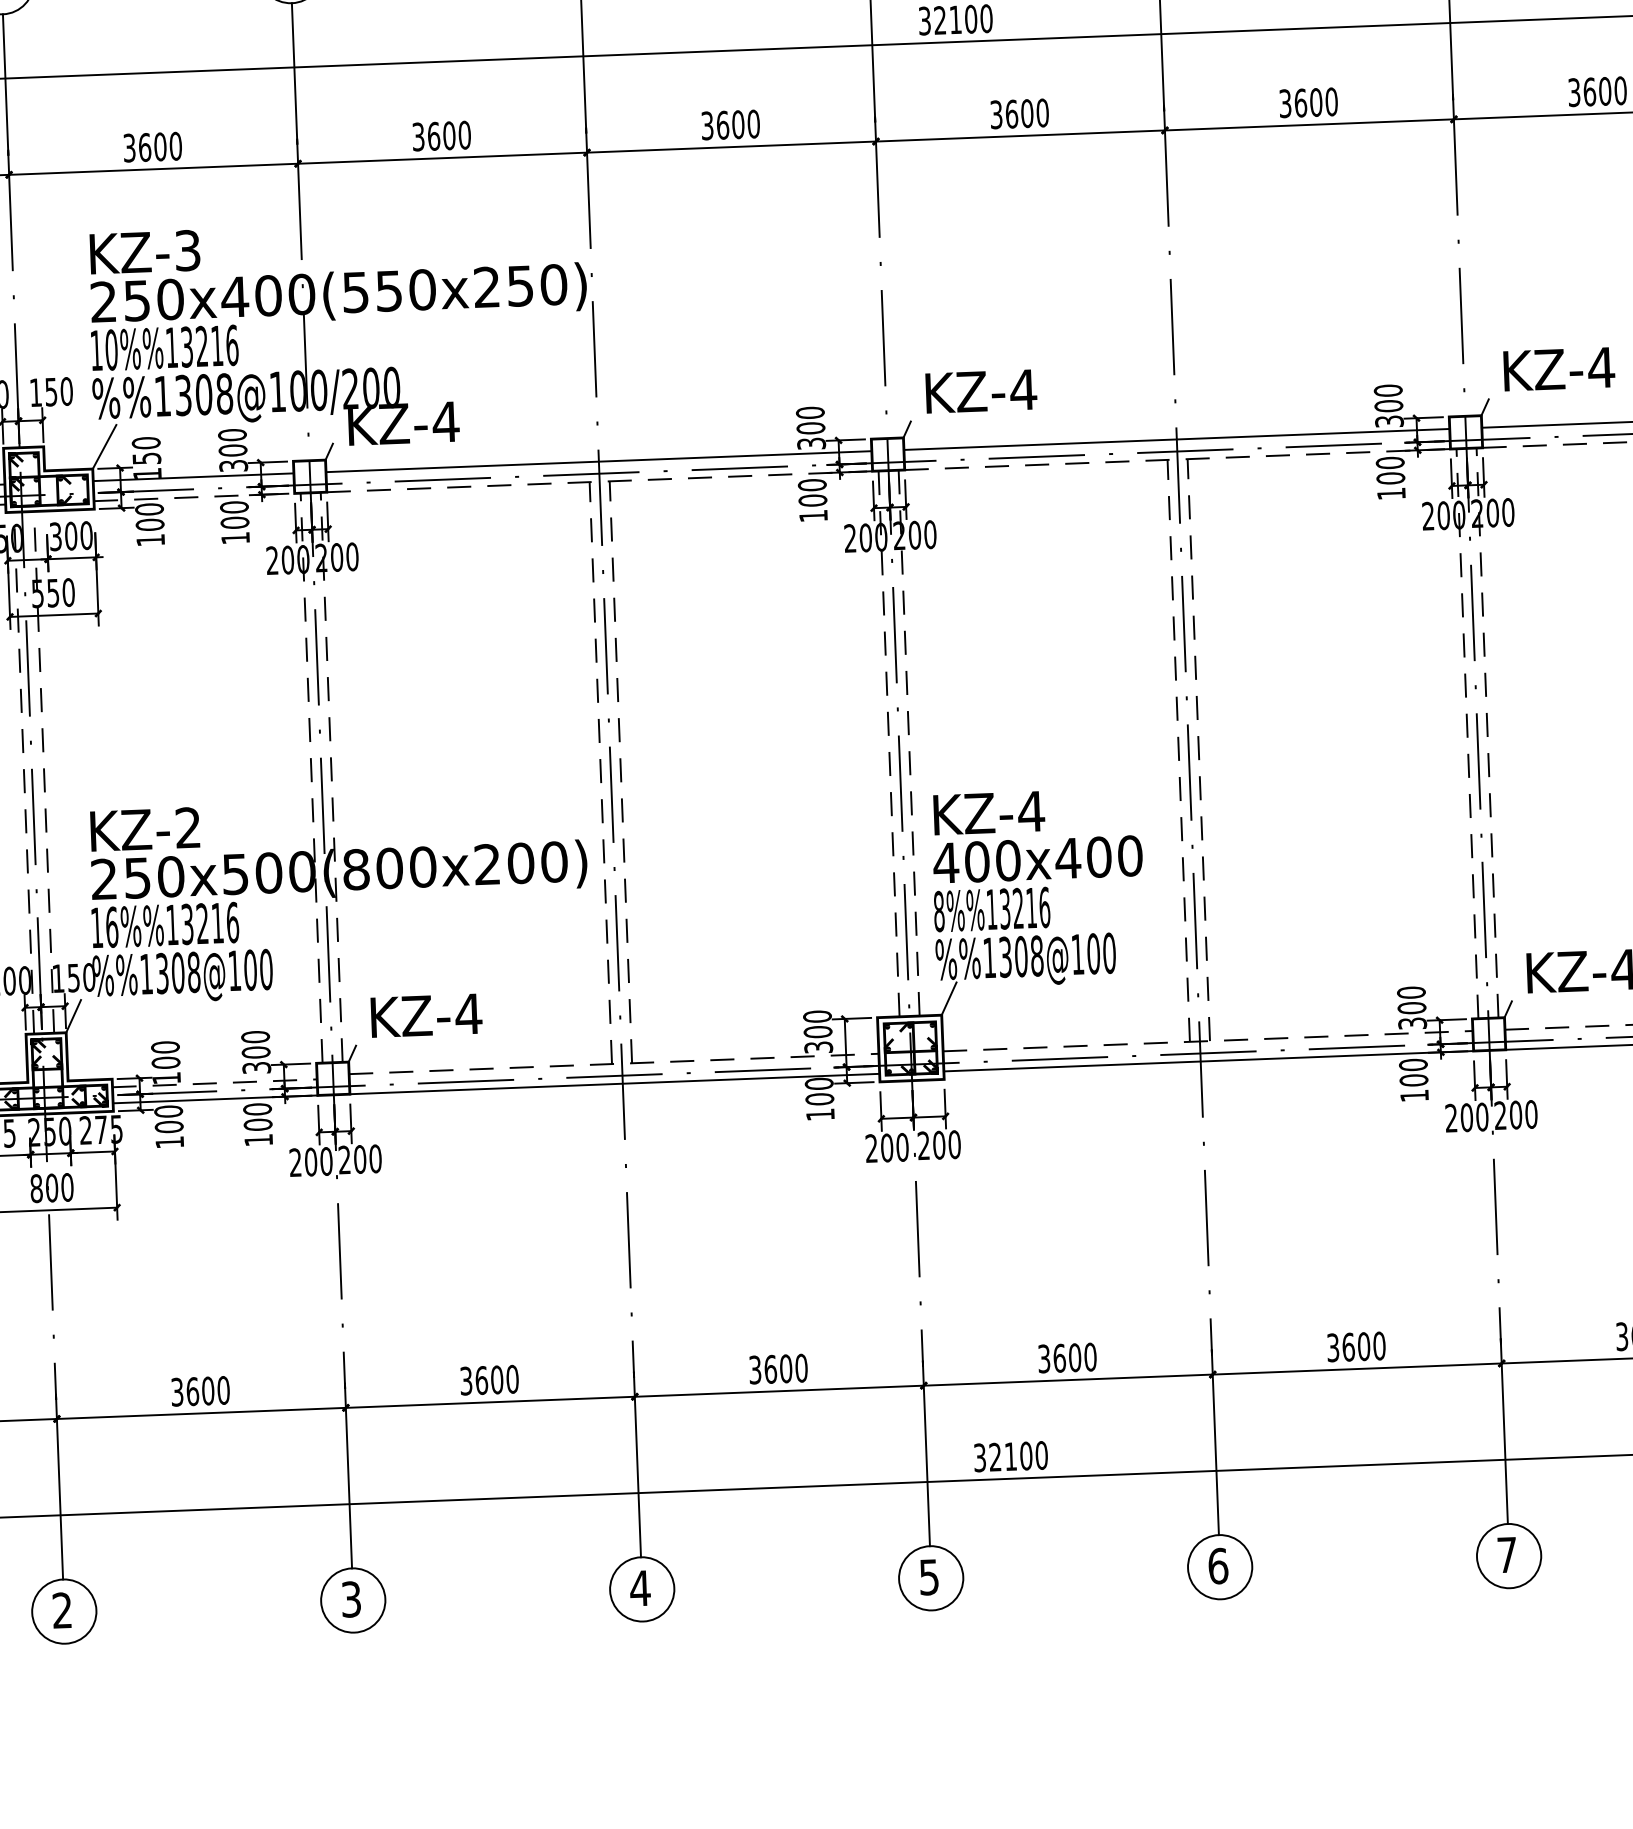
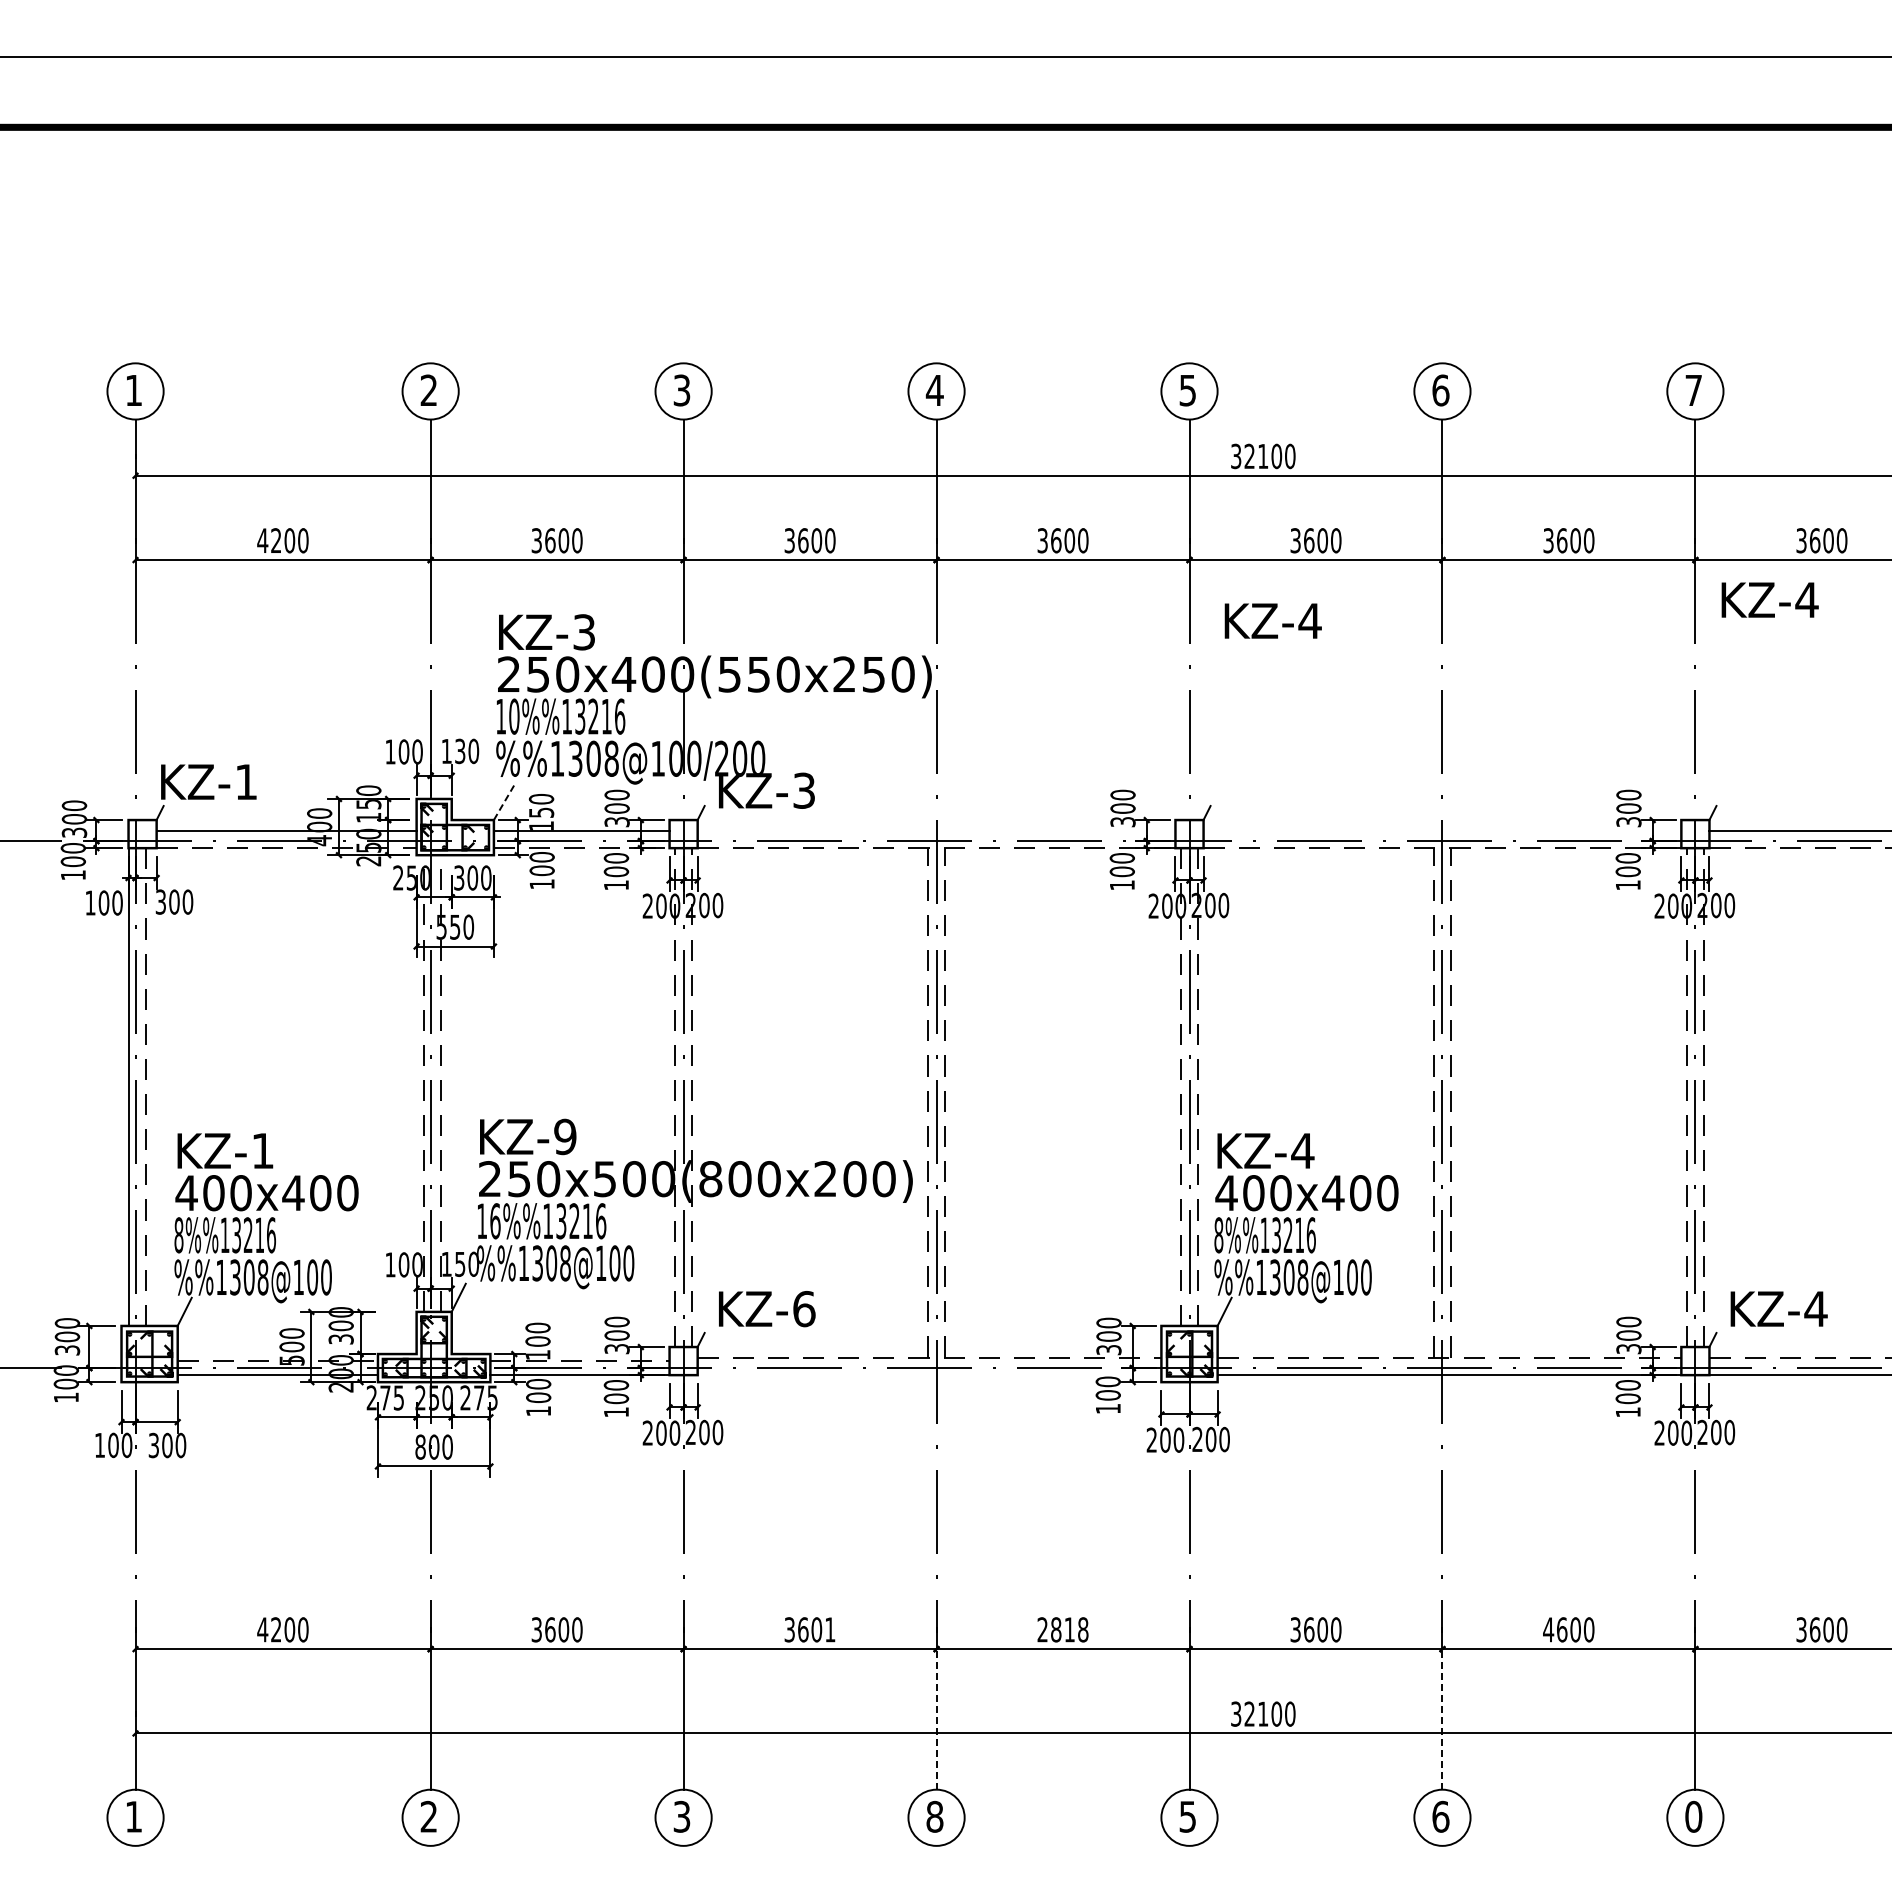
text: (1558, 368) -> (1769, 599), moved
text: (980, 390) -> (1272, 620), moved
text: (51, 391) -> (460, 750), 150 -> 130
text: (445, 421) -> (803, 790), KZ-4 -> KZ-3
line: (1176, 439) -> (1442, 830), removed
line: (104, 447) -> (504, 801), solid -> dashed
line: (598, 461) -> (936, 830), removed
text: (188, 827) -> (565, 1136), KZ-2 -> KZ-9
text: (467, 1014) -> (803, 1309), KZ-4 -> KZ-6
line: (614, 1084) -> (929, 1375), removed
text: (1333, 1347) -> (1548, 1629), 3600 -> 4600
text: (777, 1368) -> (1062, 1629), 3600 -> 2818
text: (512, 1378) -> (830, 1629), 3600 -> 3601
line: (1215, 1453) -> (1442, 1718), solid -> dashed
line: (637, 1475) -> (936, 1718), solid -> dashed
text: (1506, 1554) -> (1693, 1816), 7 -> 0
text: (639, 1588) -> (934, 1816), 4 -> 8

